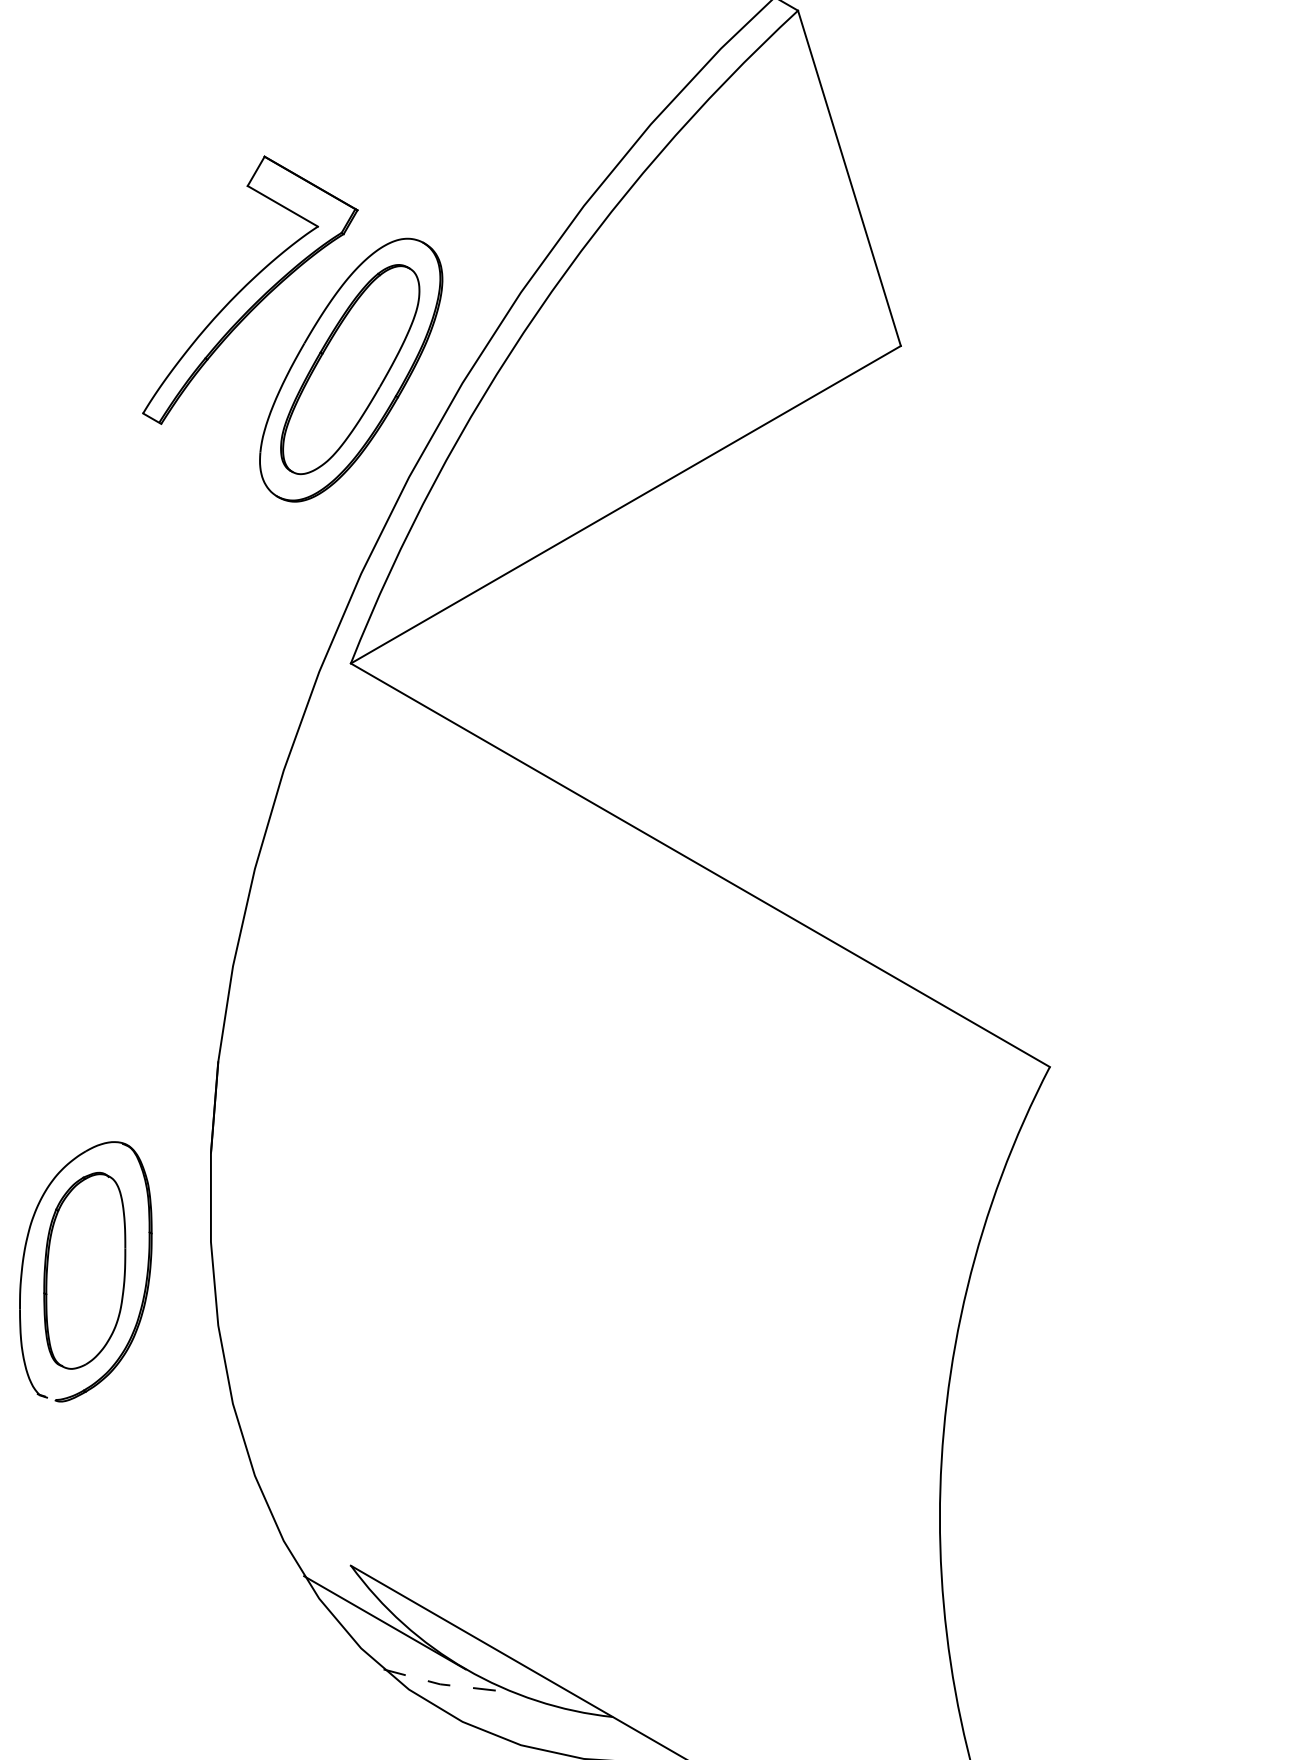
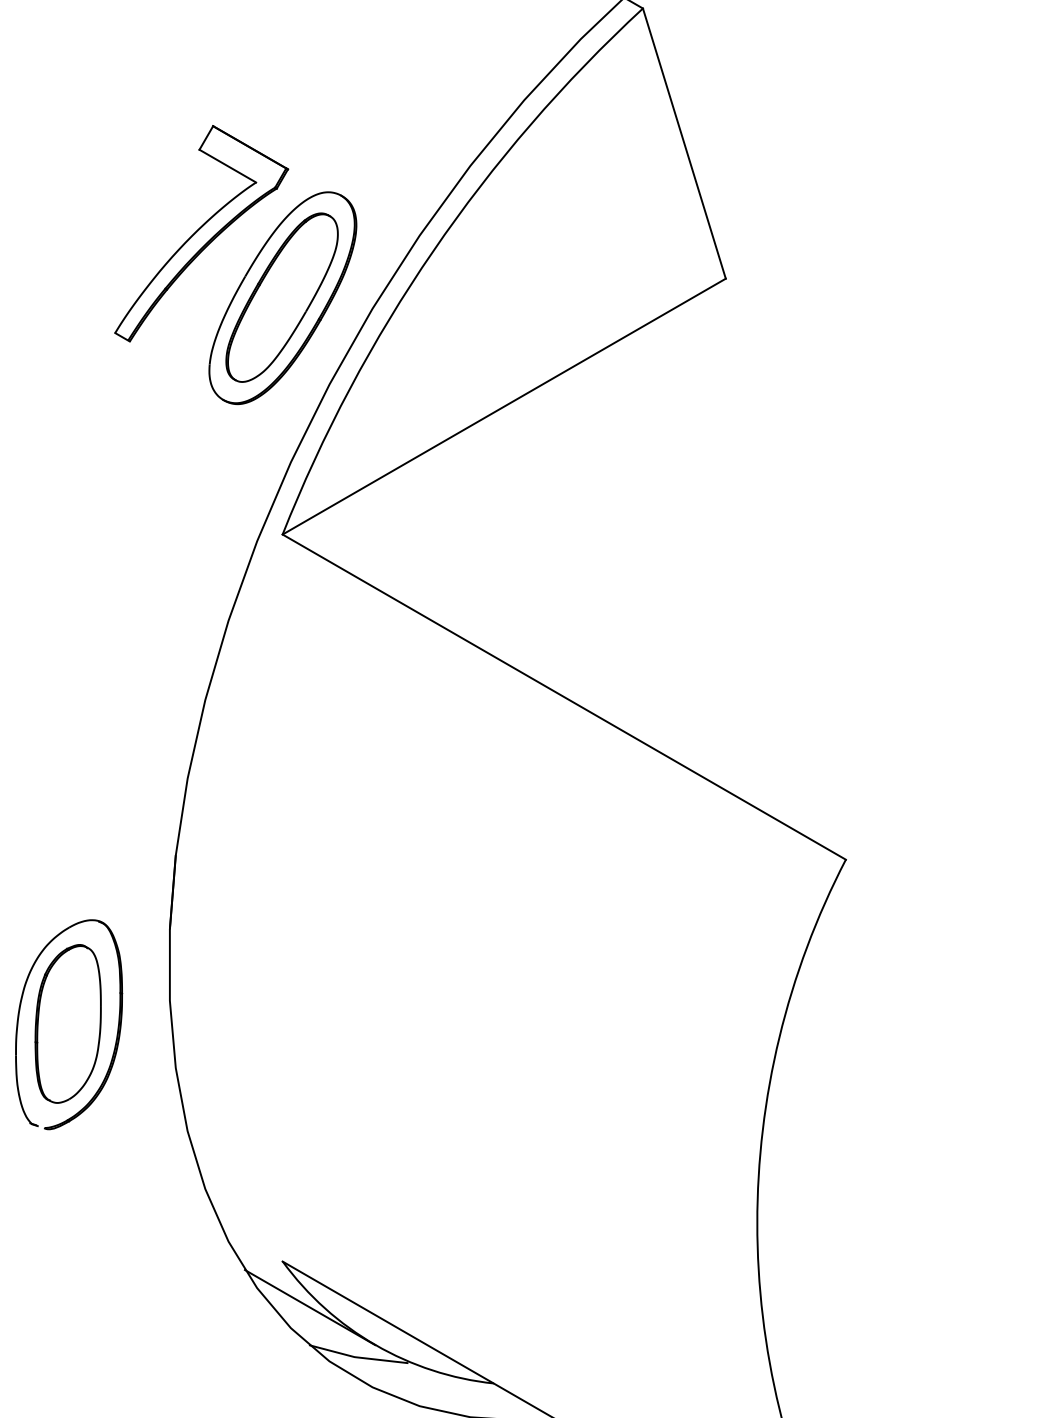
line: (444, 1684) -> (358, 1357), dashed -> solid

